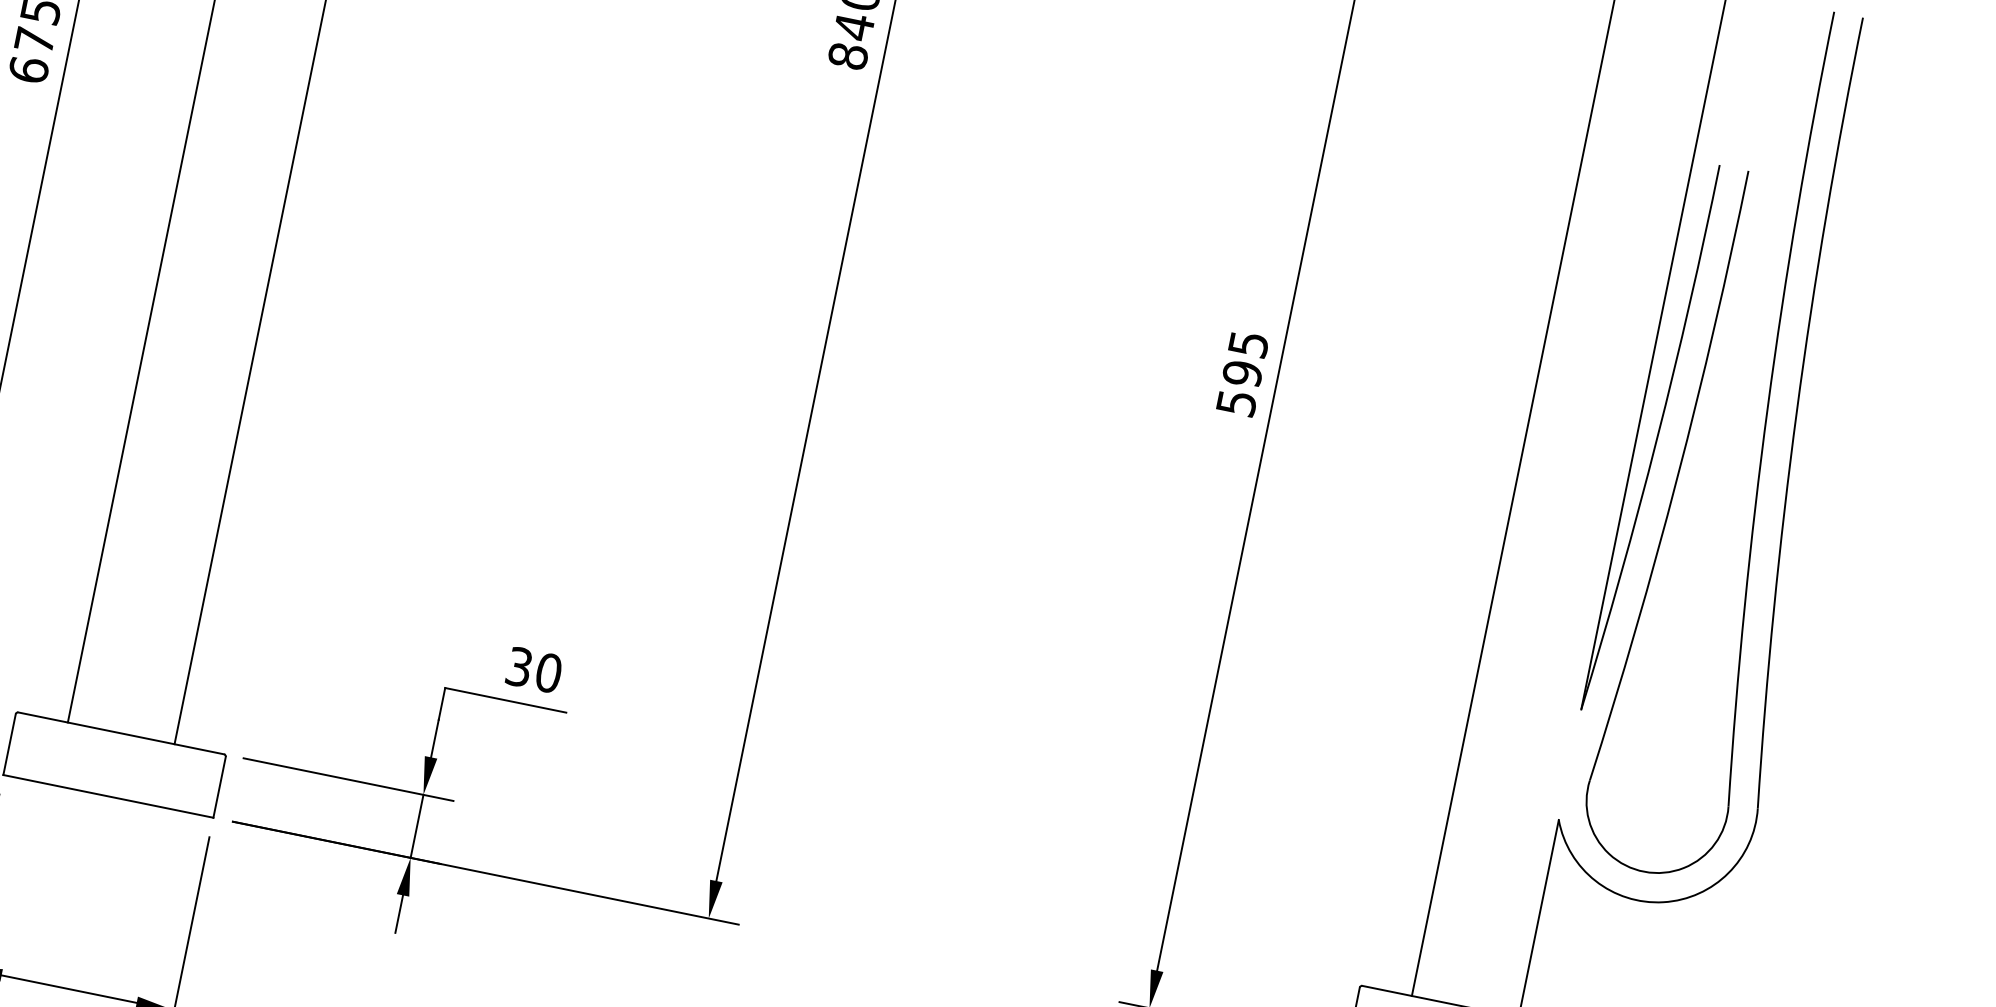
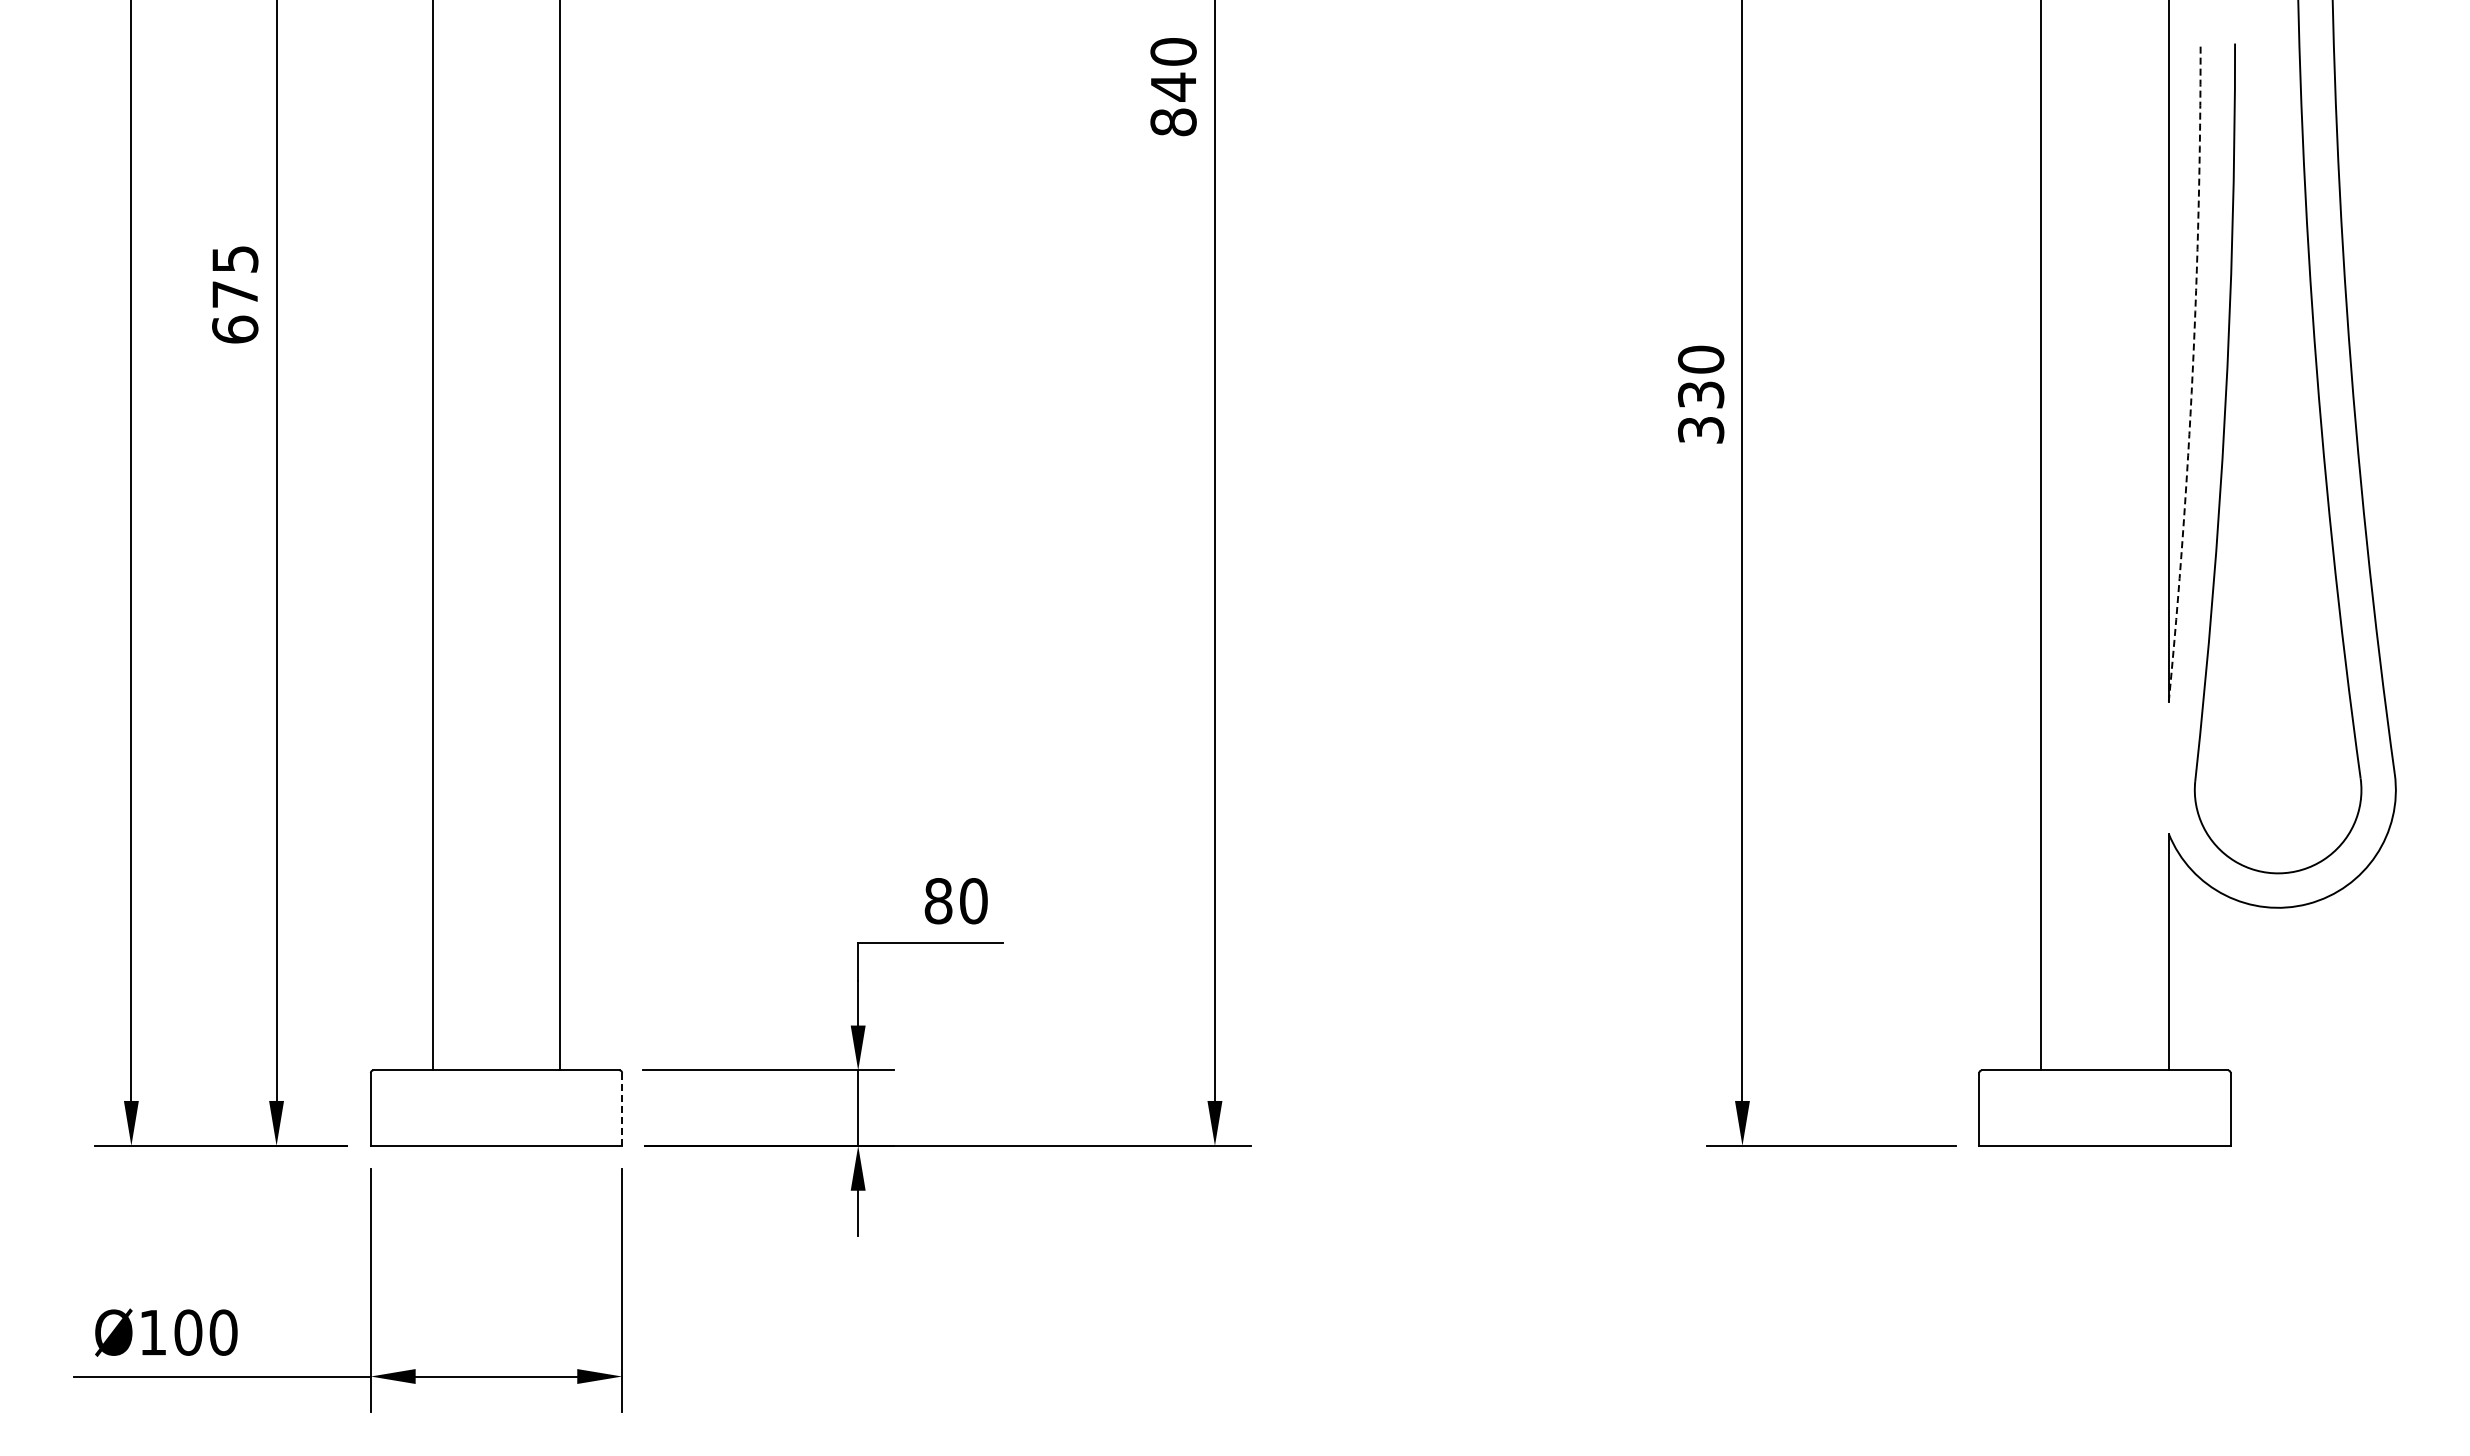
text: (1242, 373) -> (1700, 394), 595 -> 330
arc: (1657, 438) -> (2192, 372), solid -> dashed
text: (519, 667) -> (938, 901), 30 -> 80
line: (219, 787) -> (622, 1109), solid -> dashed

